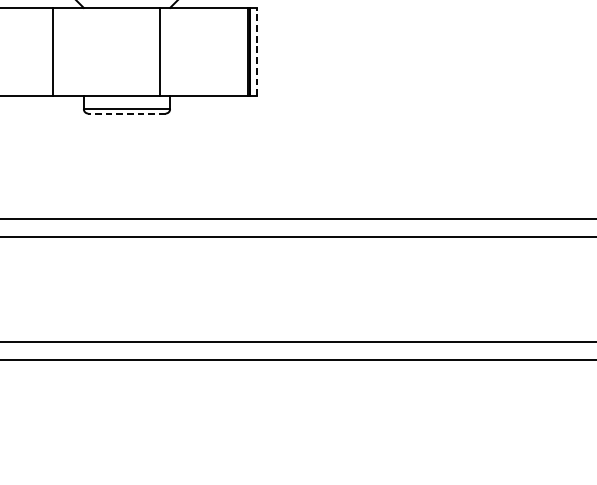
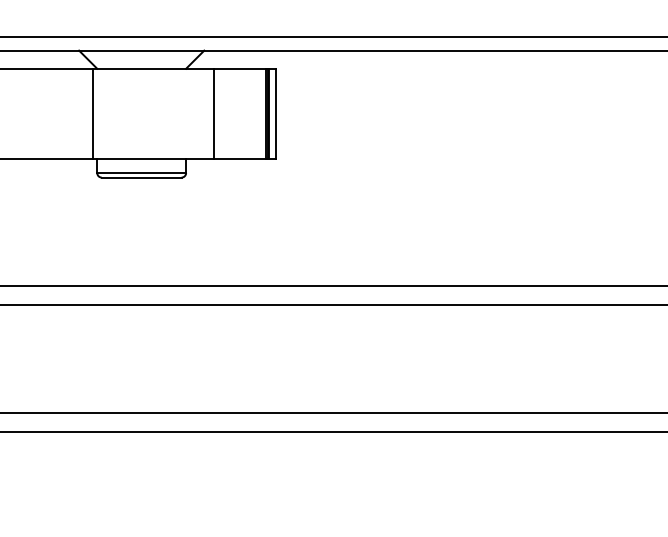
line: (53, 51) -> (92, 113), moved
line: (159, 51) -> (214, 113), moved
line: (257, 51) -> (276, 113), dashed -> solid
line: (126, 113) -> (141, 177), dashed -> solid

